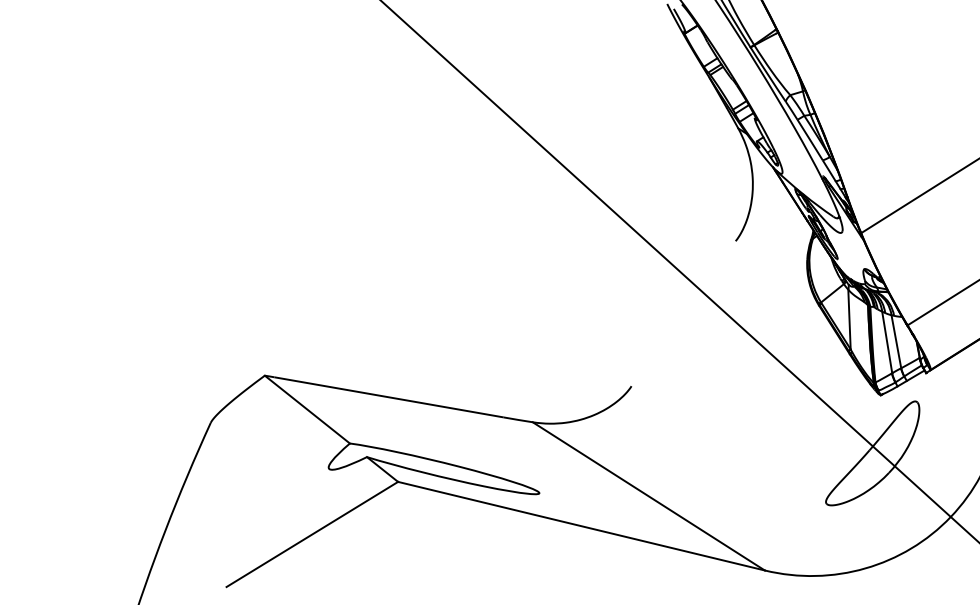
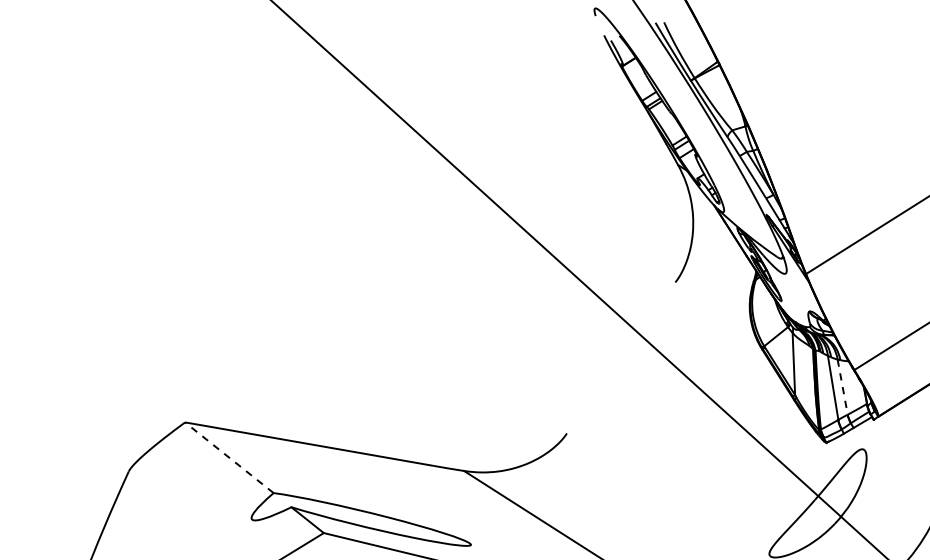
line: (896, 341) -> (842, 386), solid -> dashed
line: (307, 409) -> (229, 457), solid -> dashed

